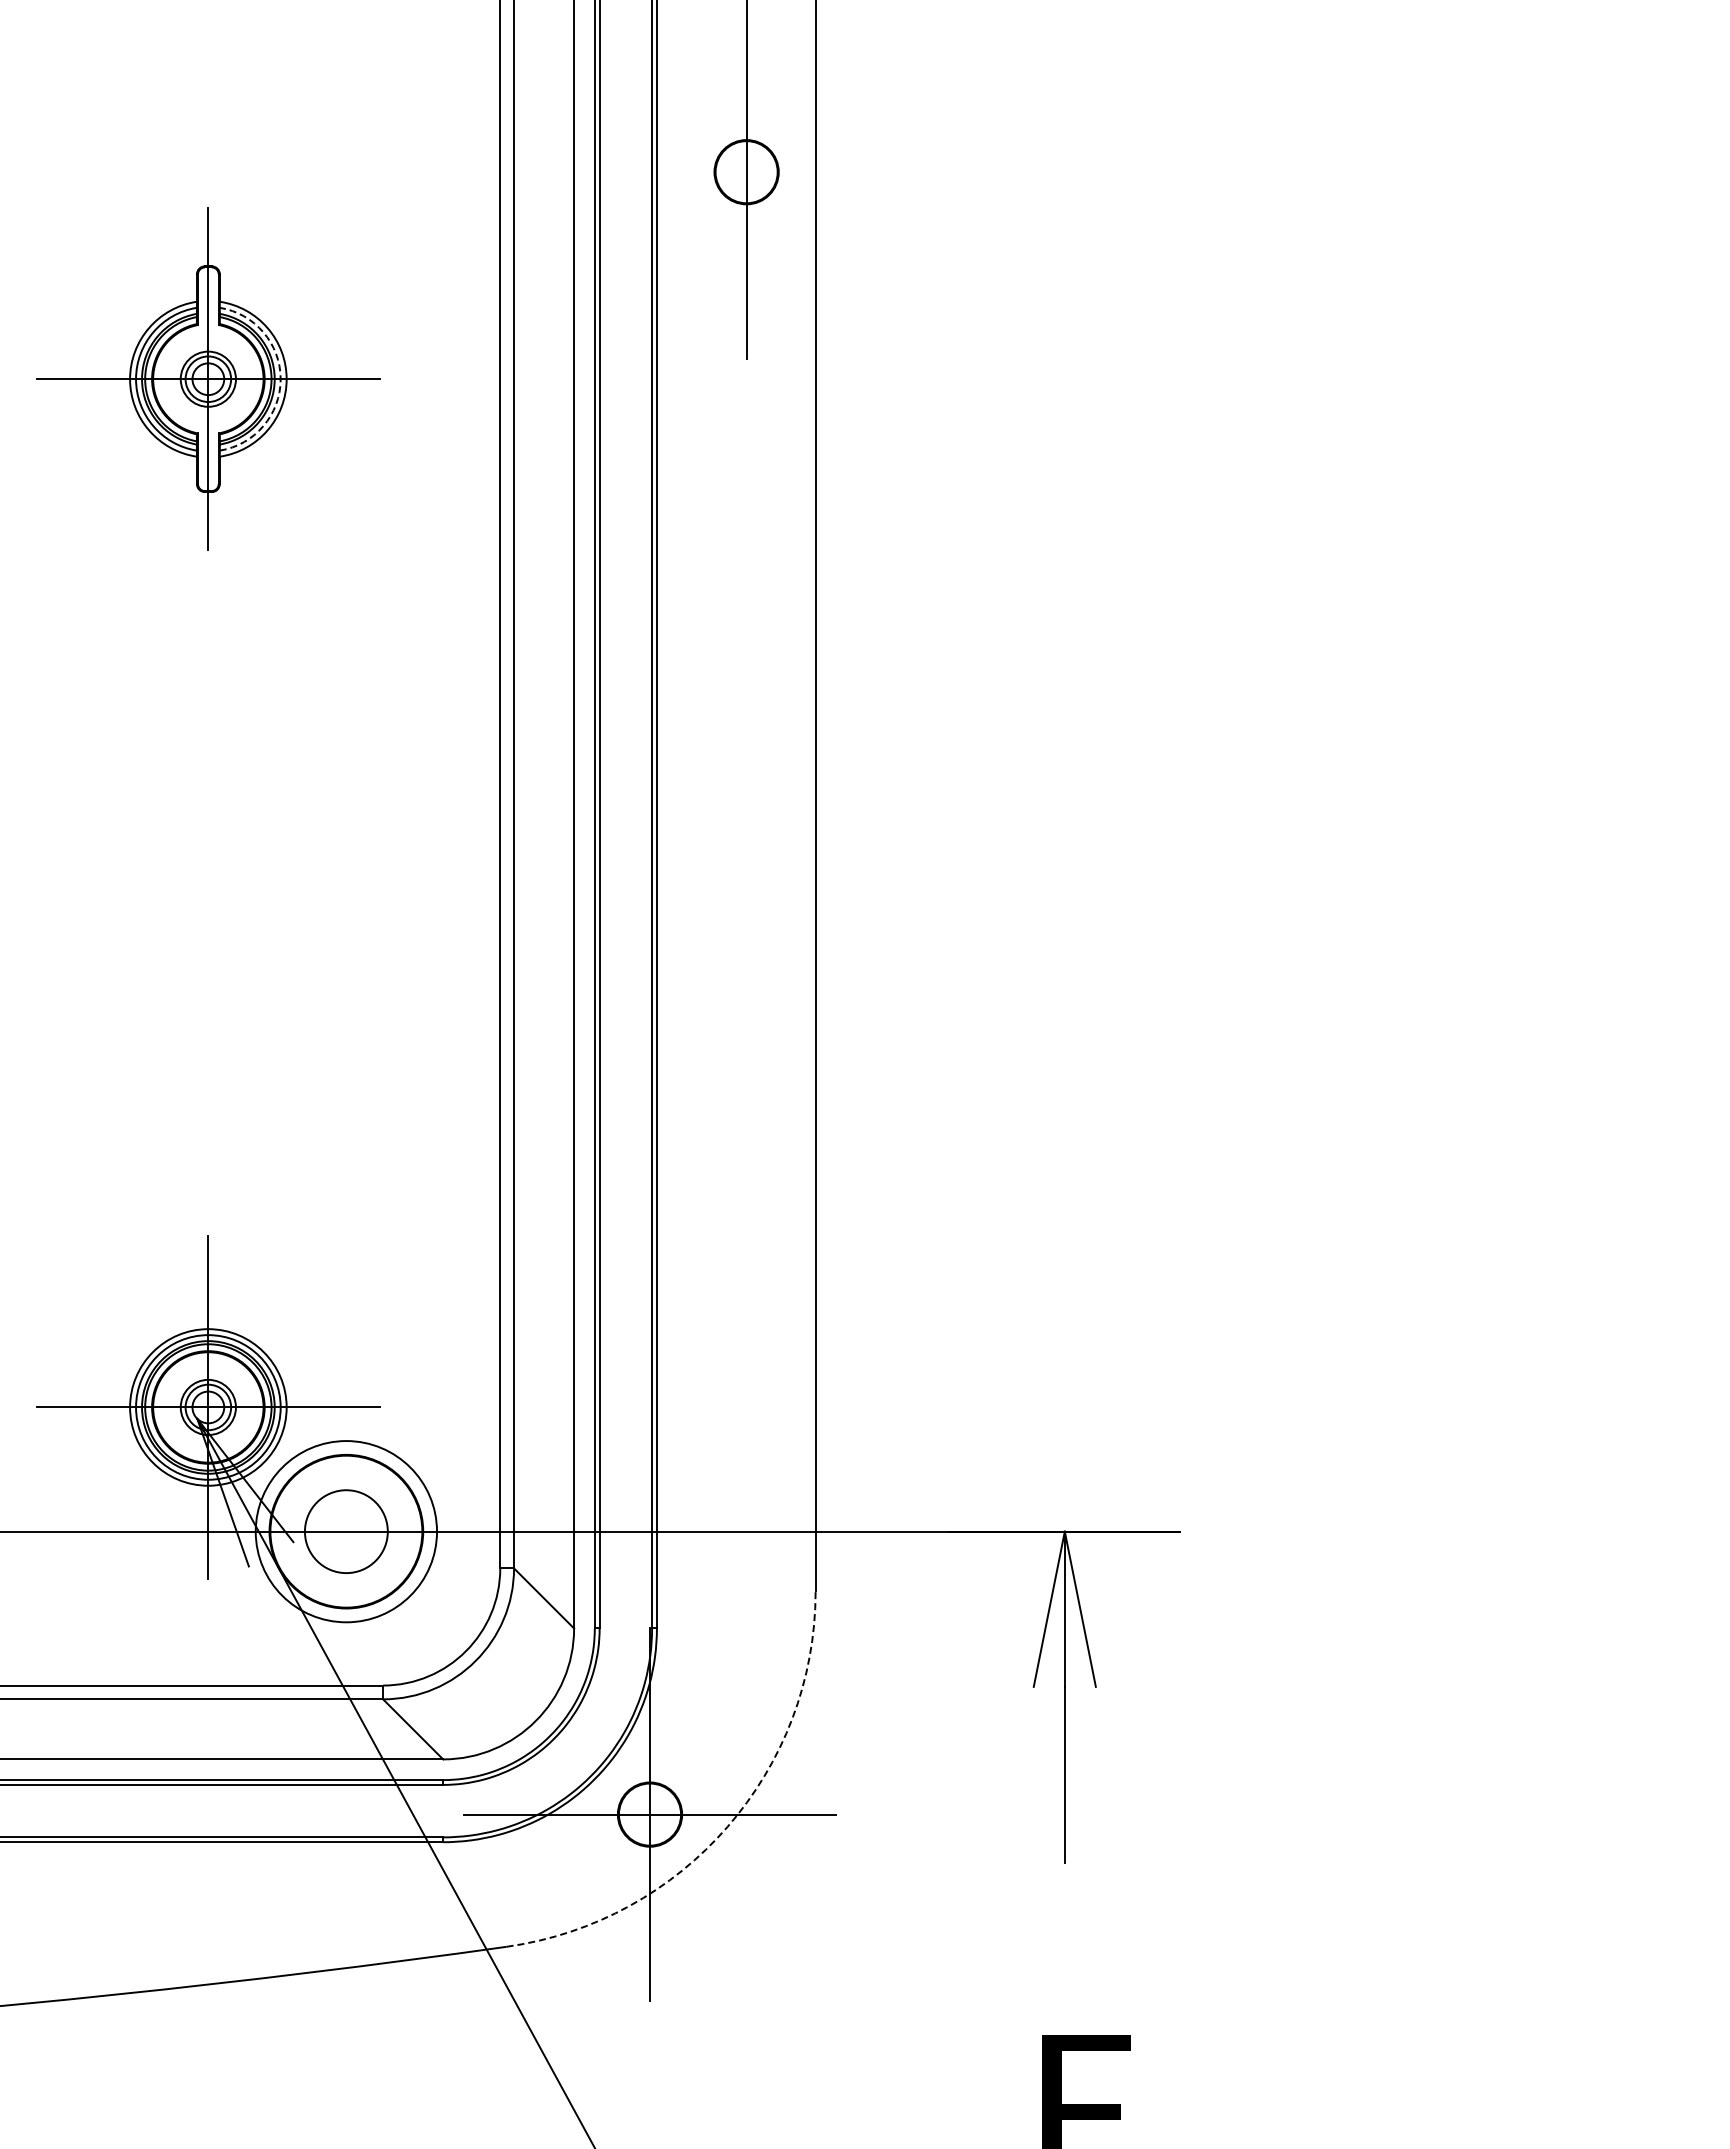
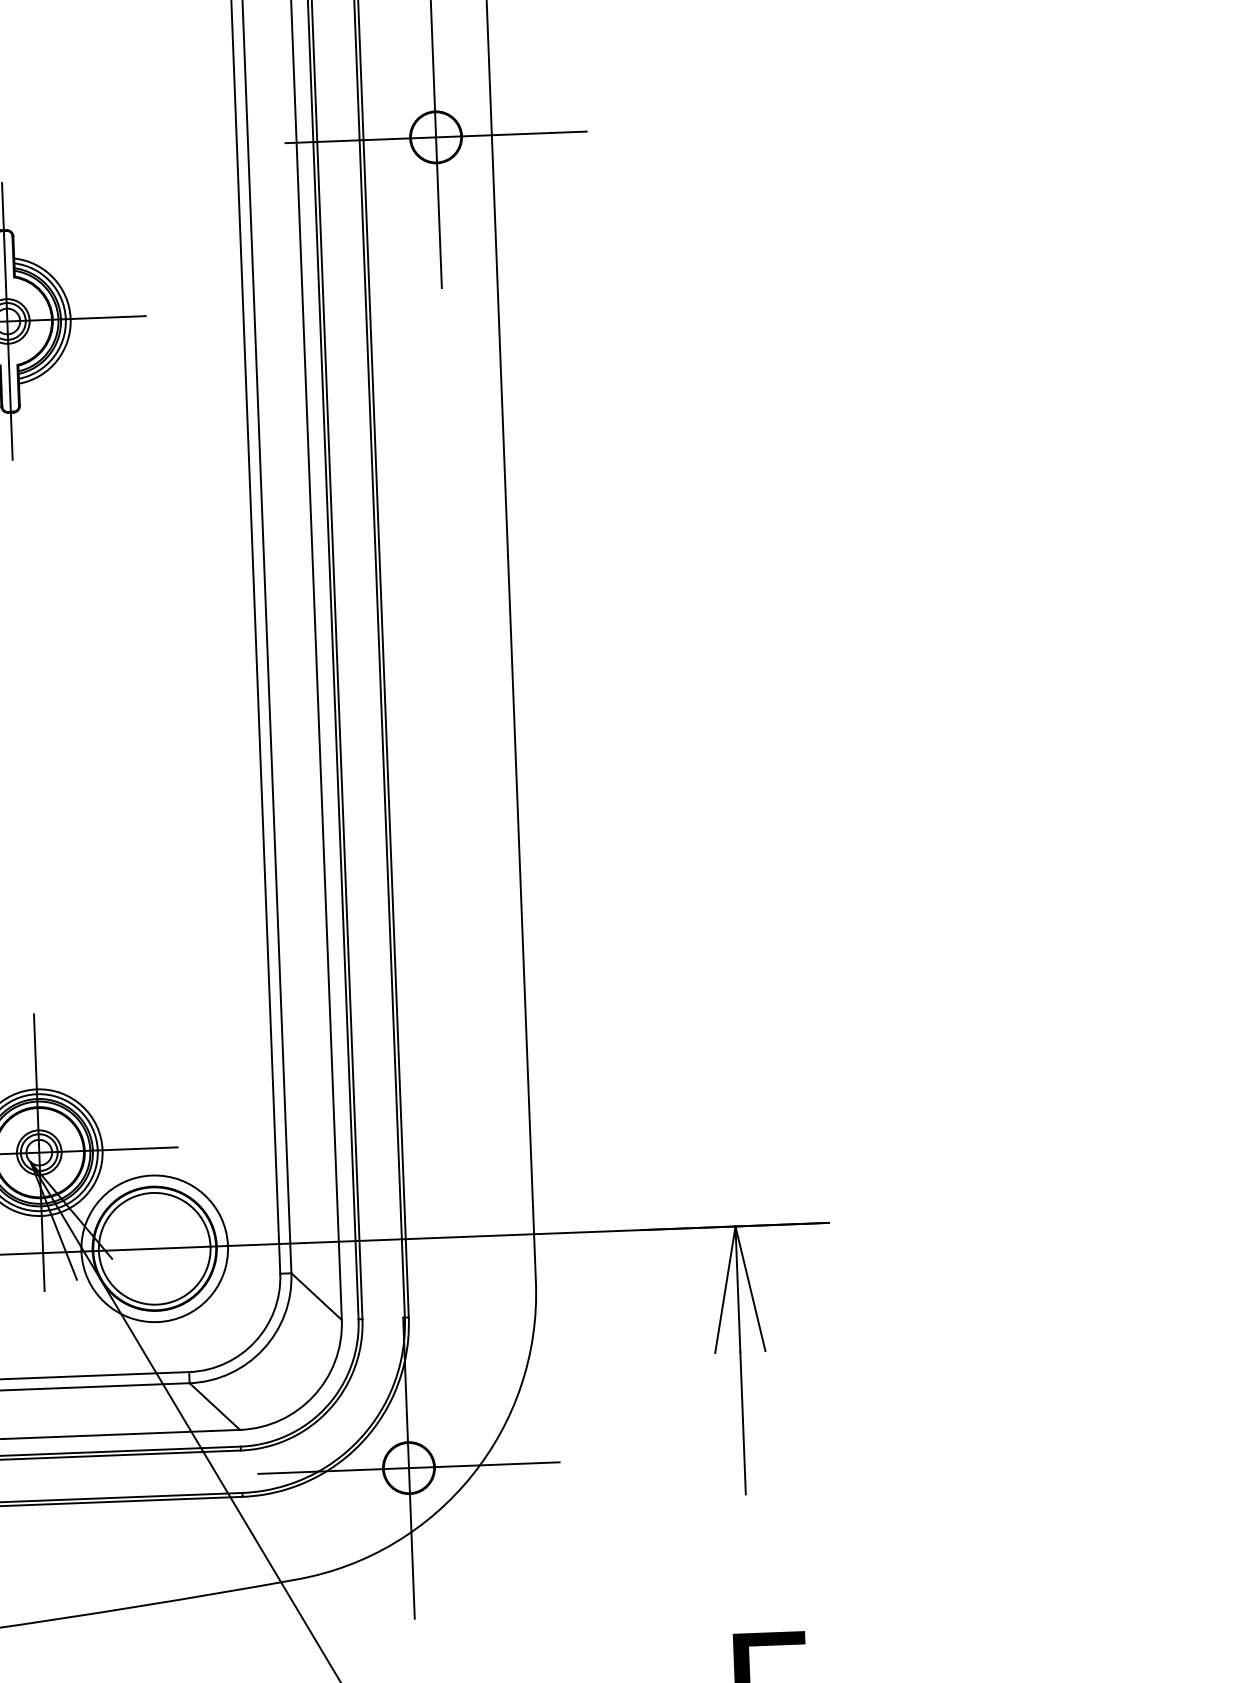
line: (746, 172) -> (435, 137), added
arc: (280, 379) -> (65, 319), dashed -> solid
circle: (346, 1531) -> (154, 1248), size x1.67
arc: (727, 1826) -> (471, 1475), dashed -> solid

